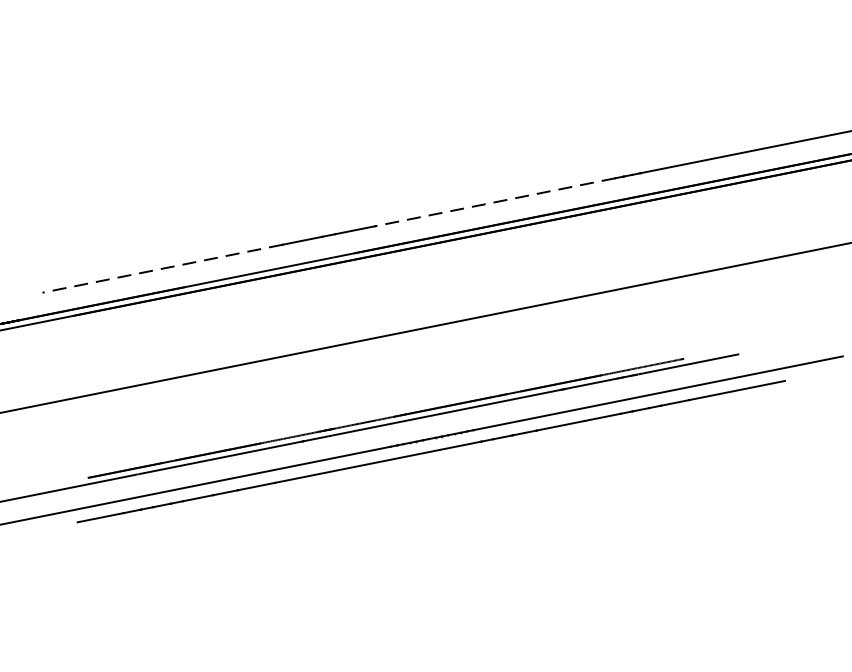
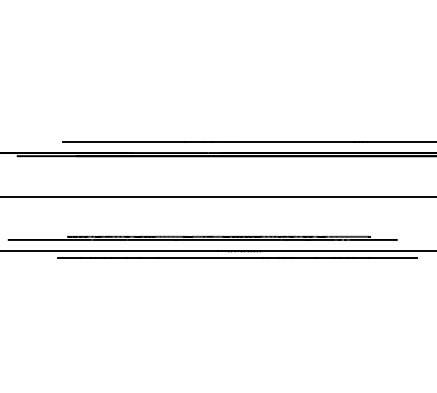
line: (493, 201) -> (292, 141), dashed -> solid
line: (161, 268) -> (123, 141), dashed -> solid

